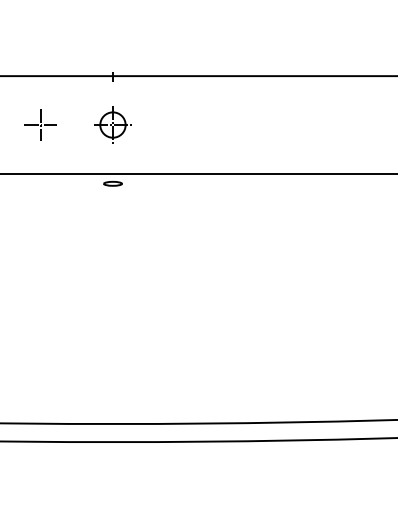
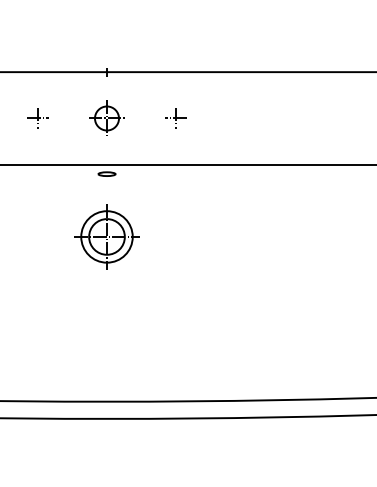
part: (40, 125) -> (38, 118), size x0.71
part: (185, 125) -> (175, 118), added
part: (112, 250) -> (106, 237), added

